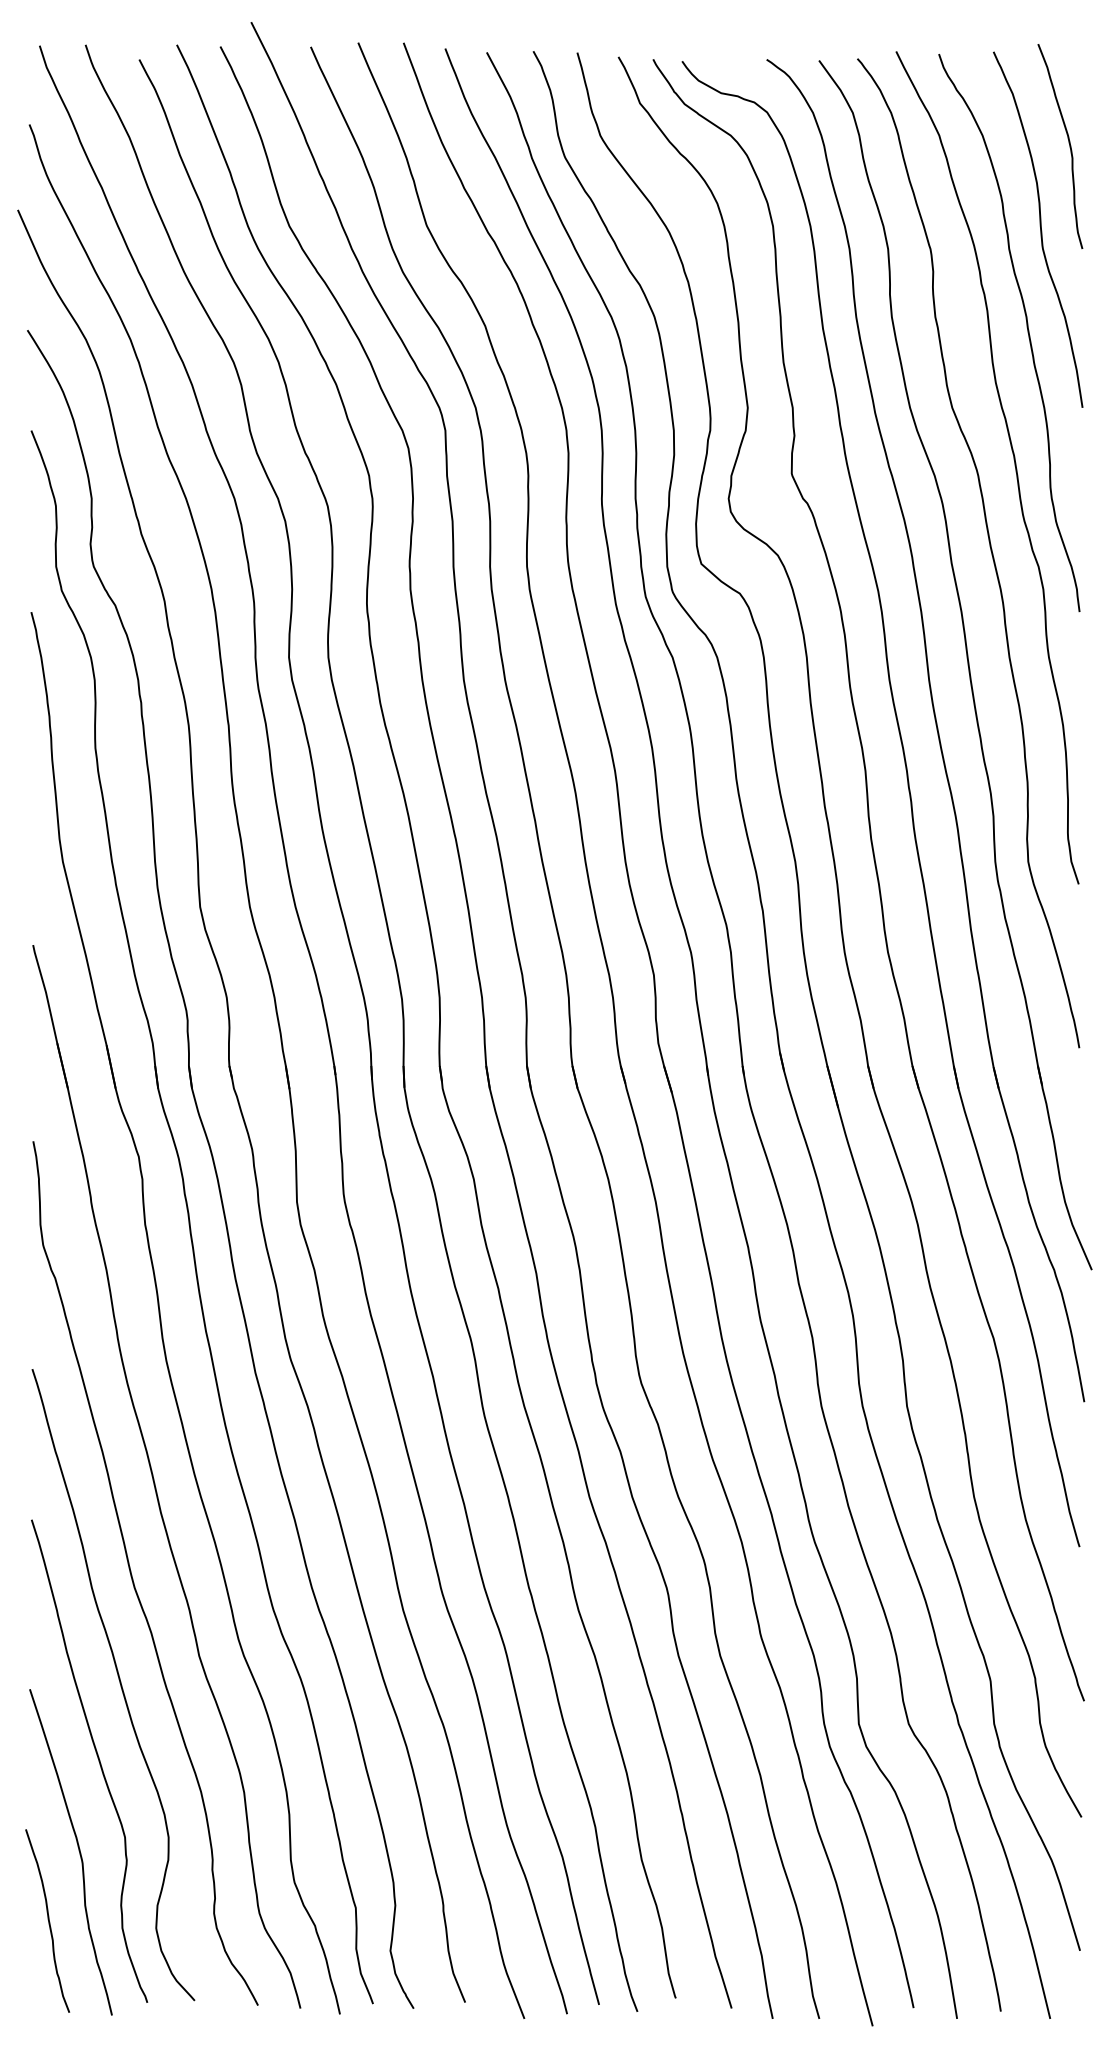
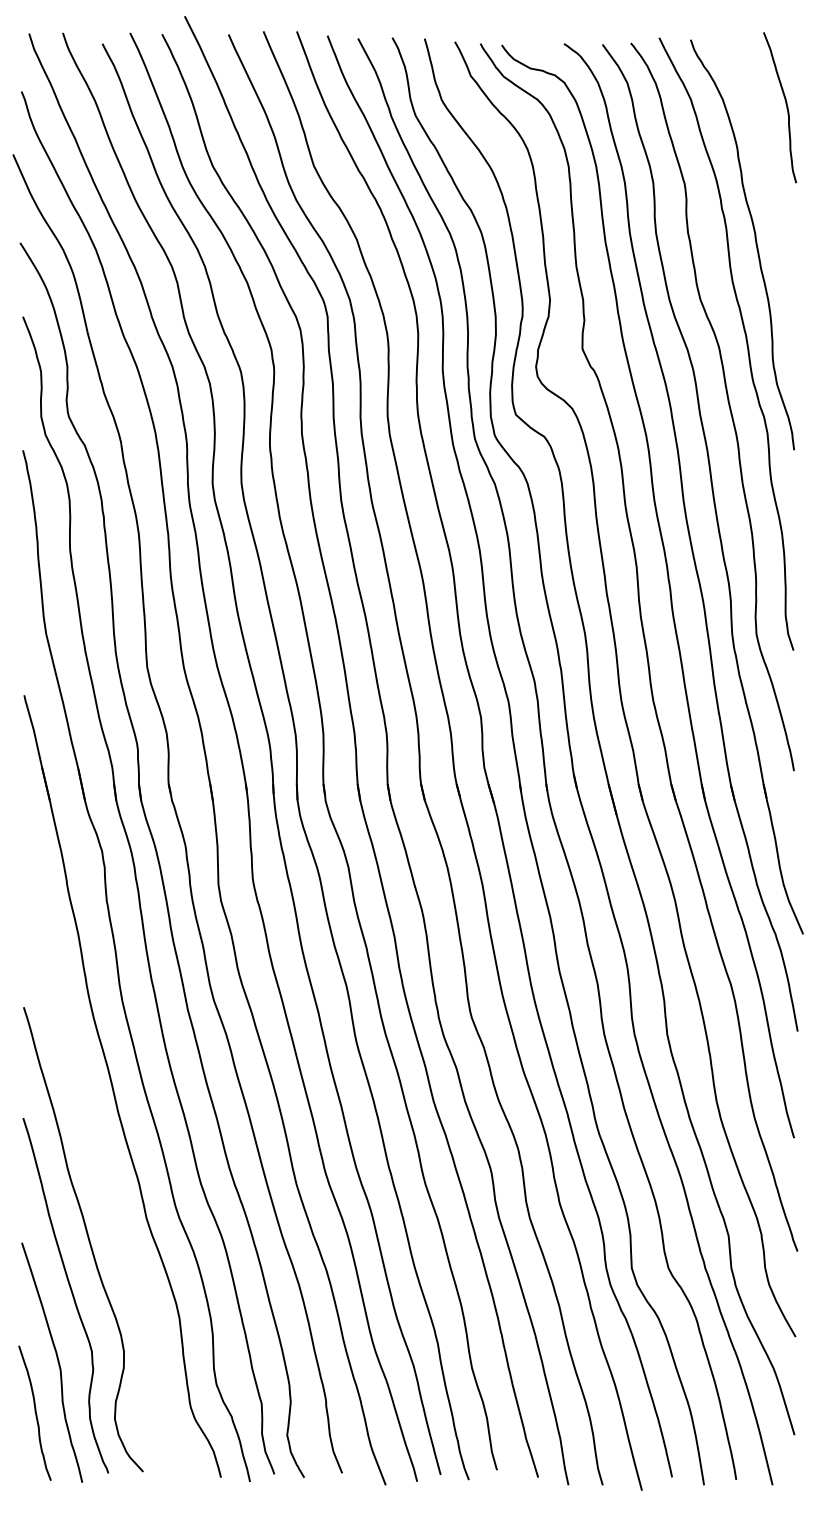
curve: (1040, 229) -> (765, 168), removed
curve: (133, 1578) -> (98, 1161), removed

